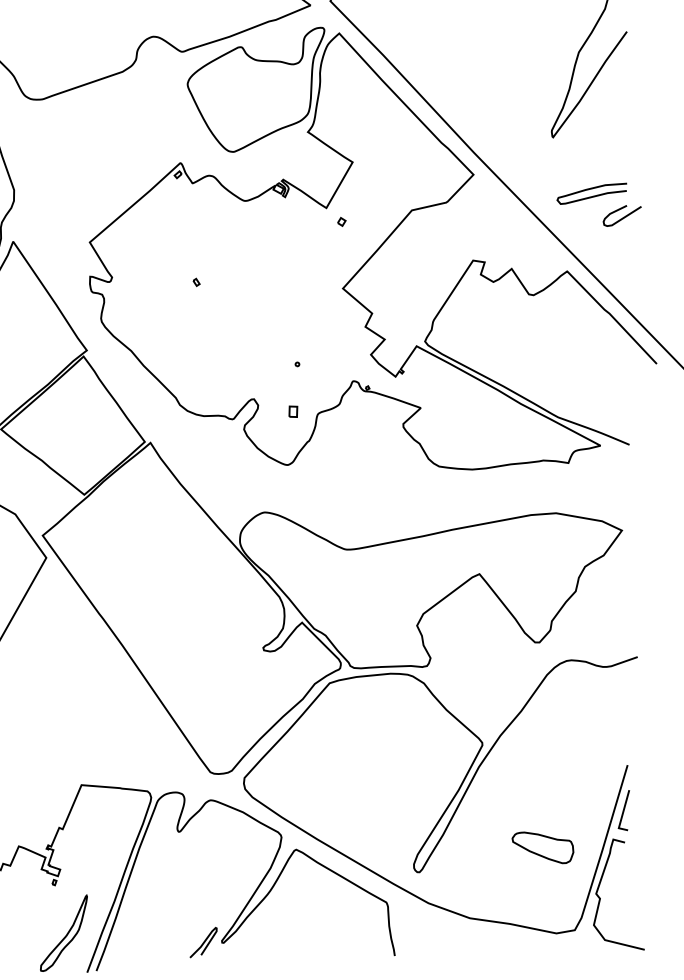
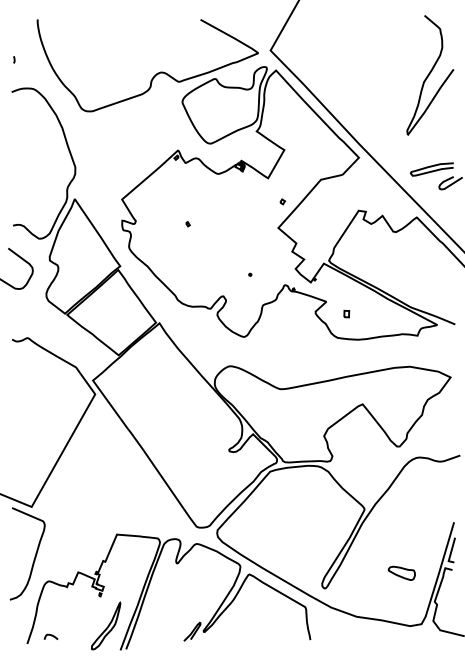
part: (341, 221) -> (282, 201), moved
part: (292, 412) -> (346, 314), moved
part: (542, 848) -> (401, 573), size x0.7

